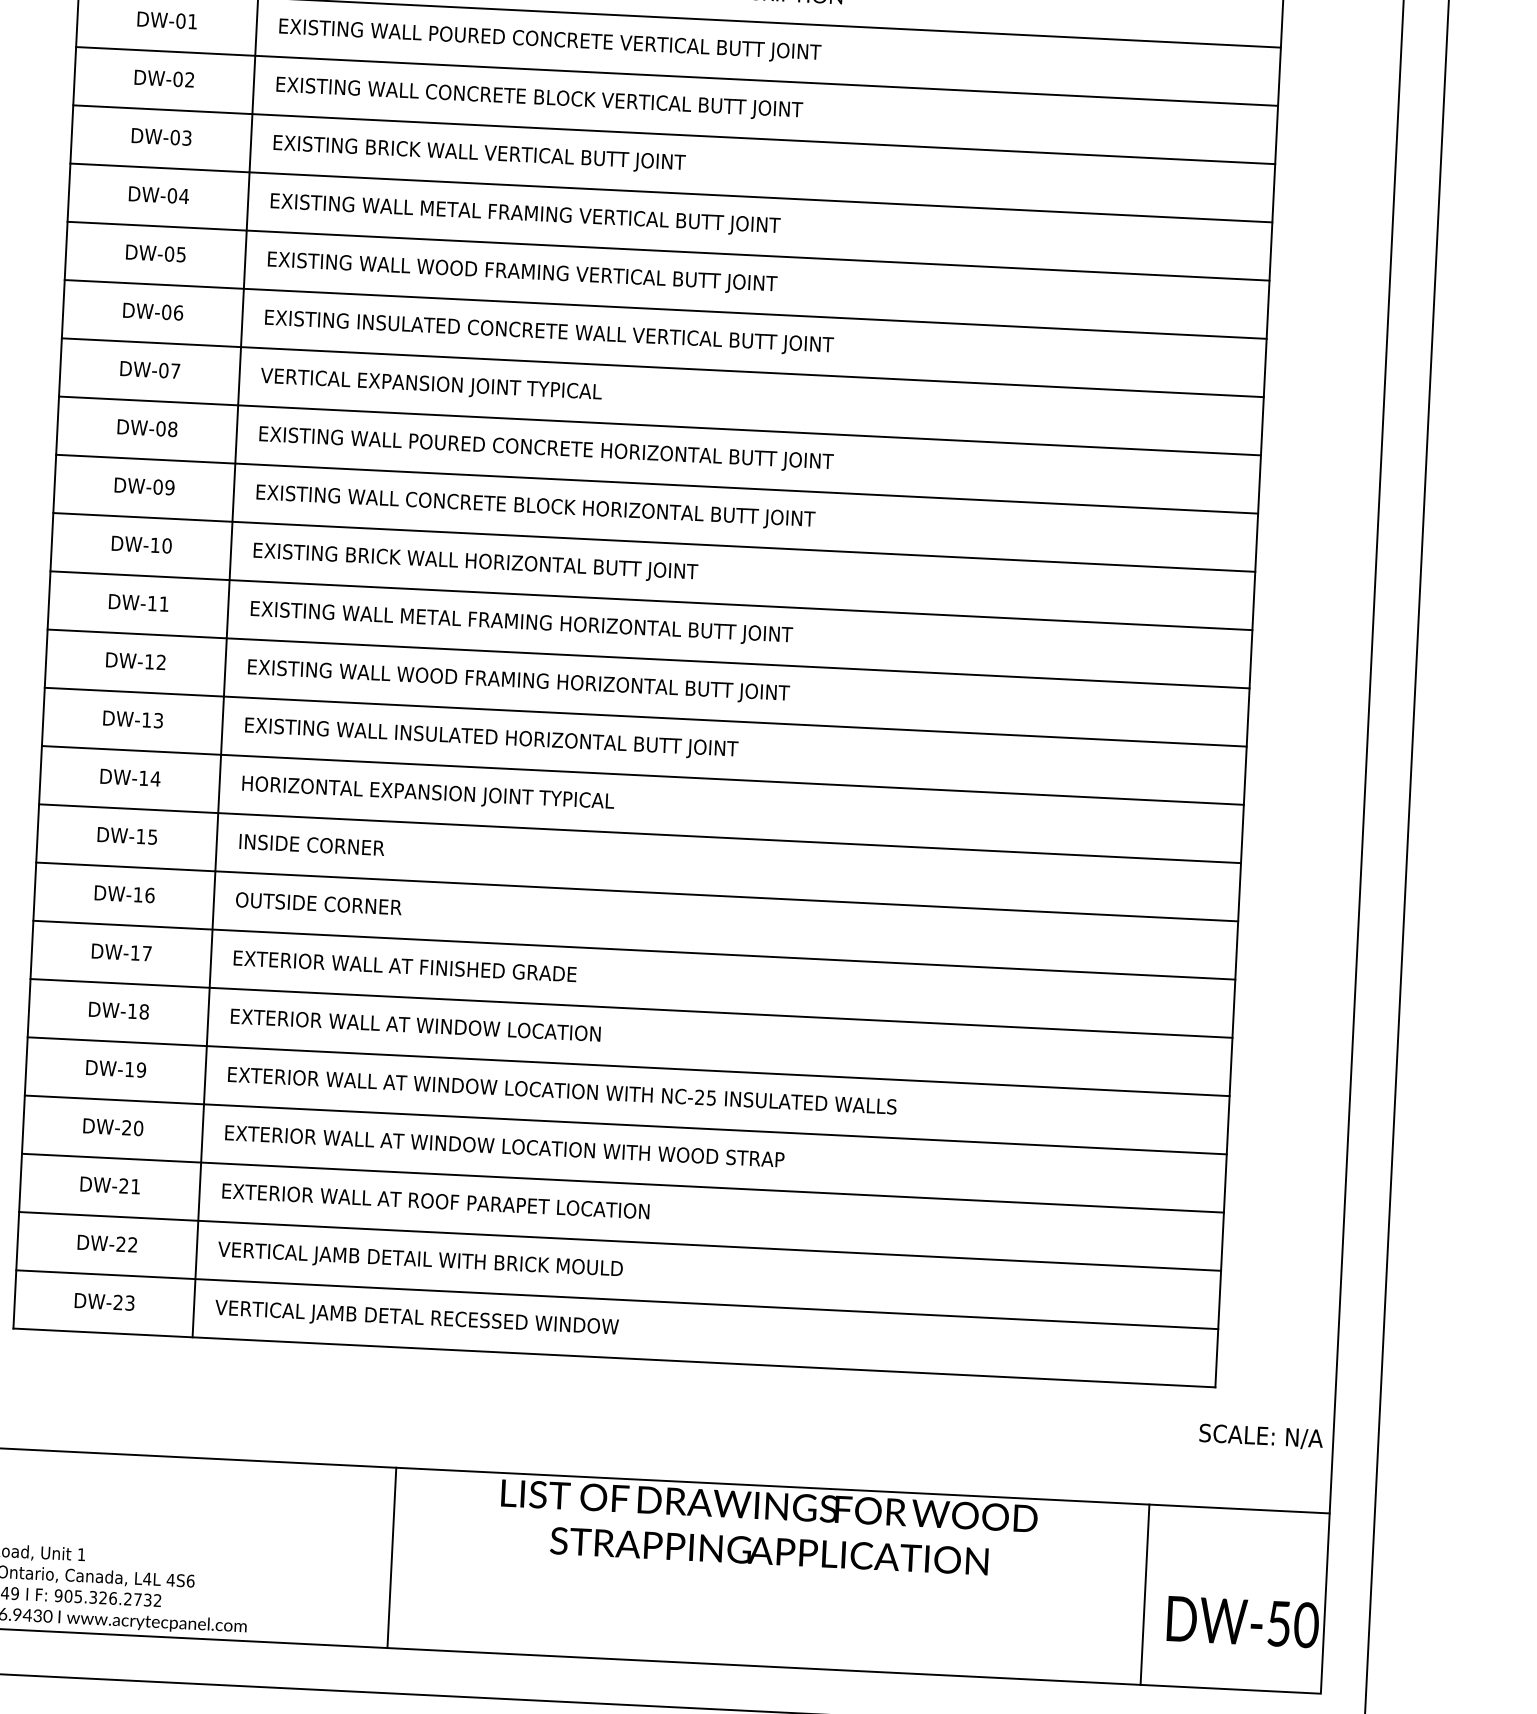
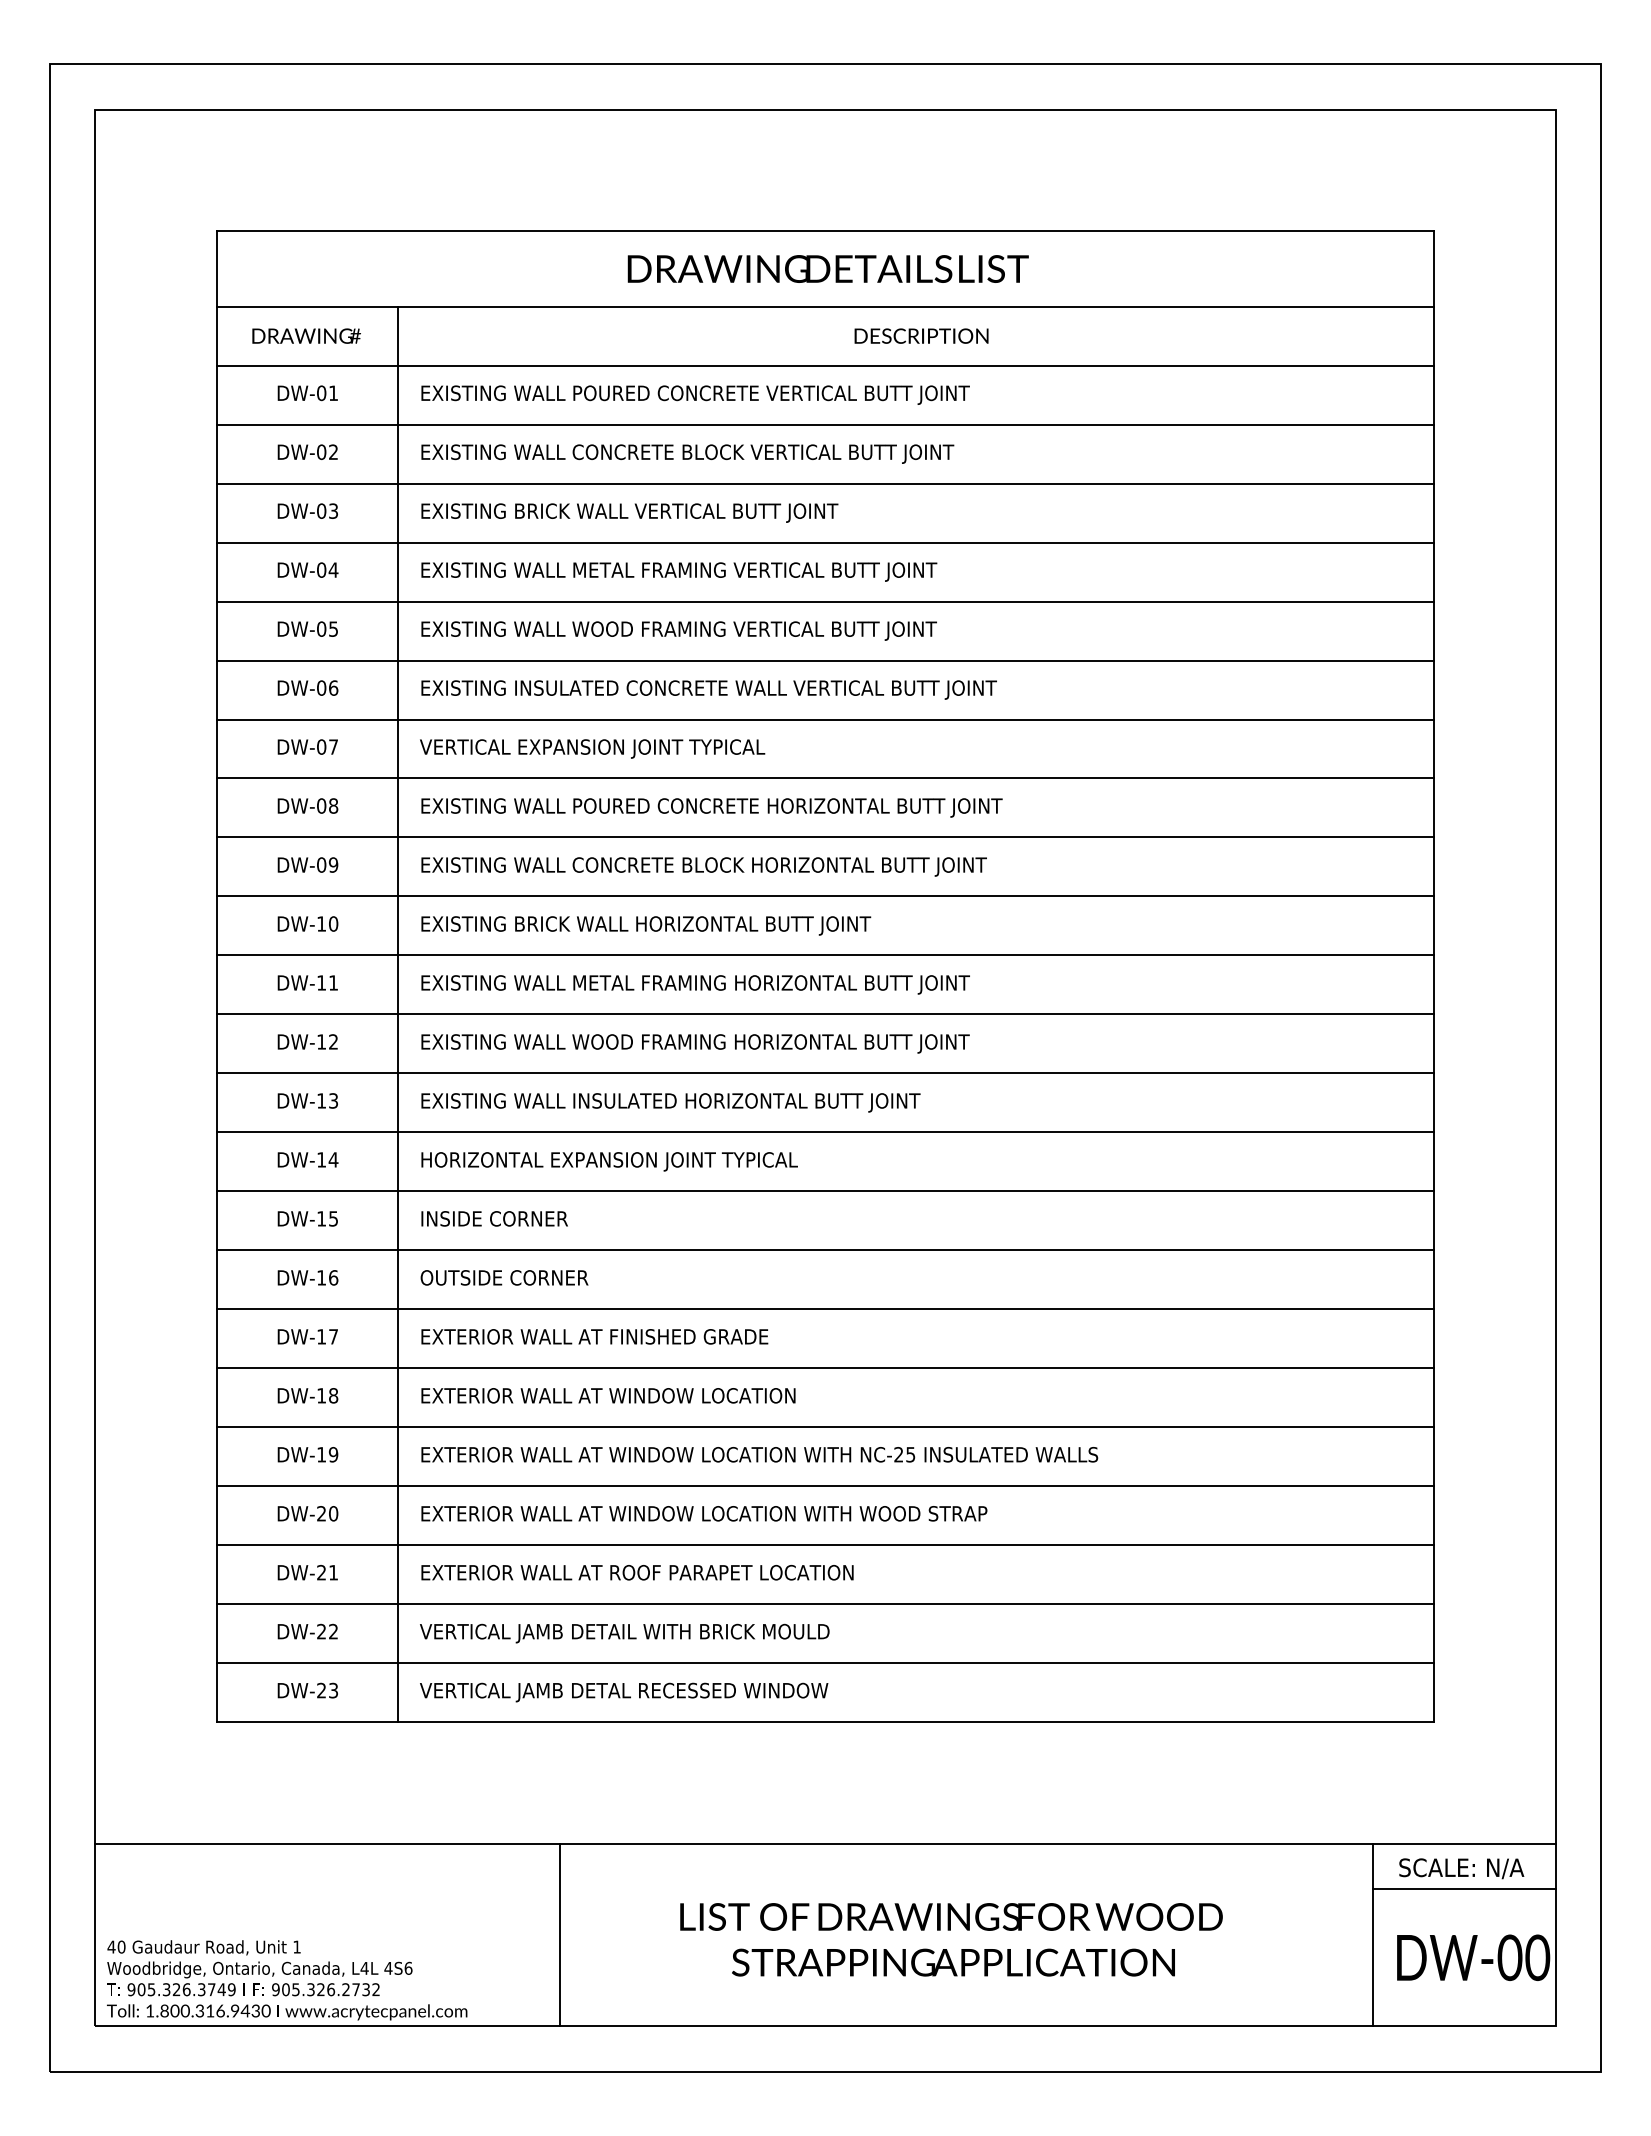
text: (1261, 1436) -> (1461, 1868), moved
text: (768, 1528) -> (951, 1939), moved
line: (1237, 1554) -> (1464, 1889), added
line: (391, 1557) -> (559, 1934), moved
text: (1278, 1623) -> (1509, 1957), DW-50 -> DW-00

